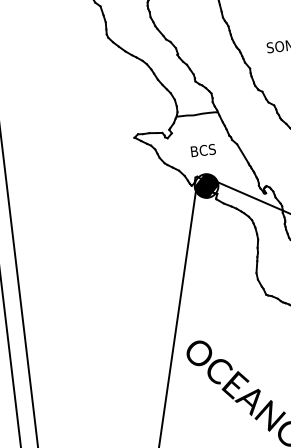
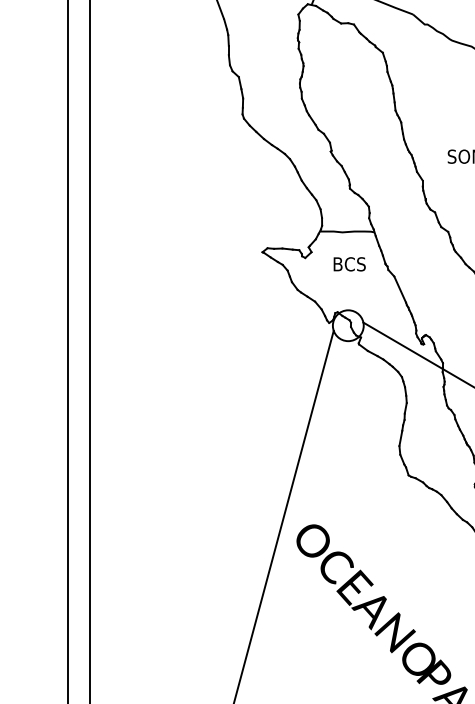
text: (203, 150) -> (349, 264), moved
hatch: (205, 185) -> (347, 325), removed

